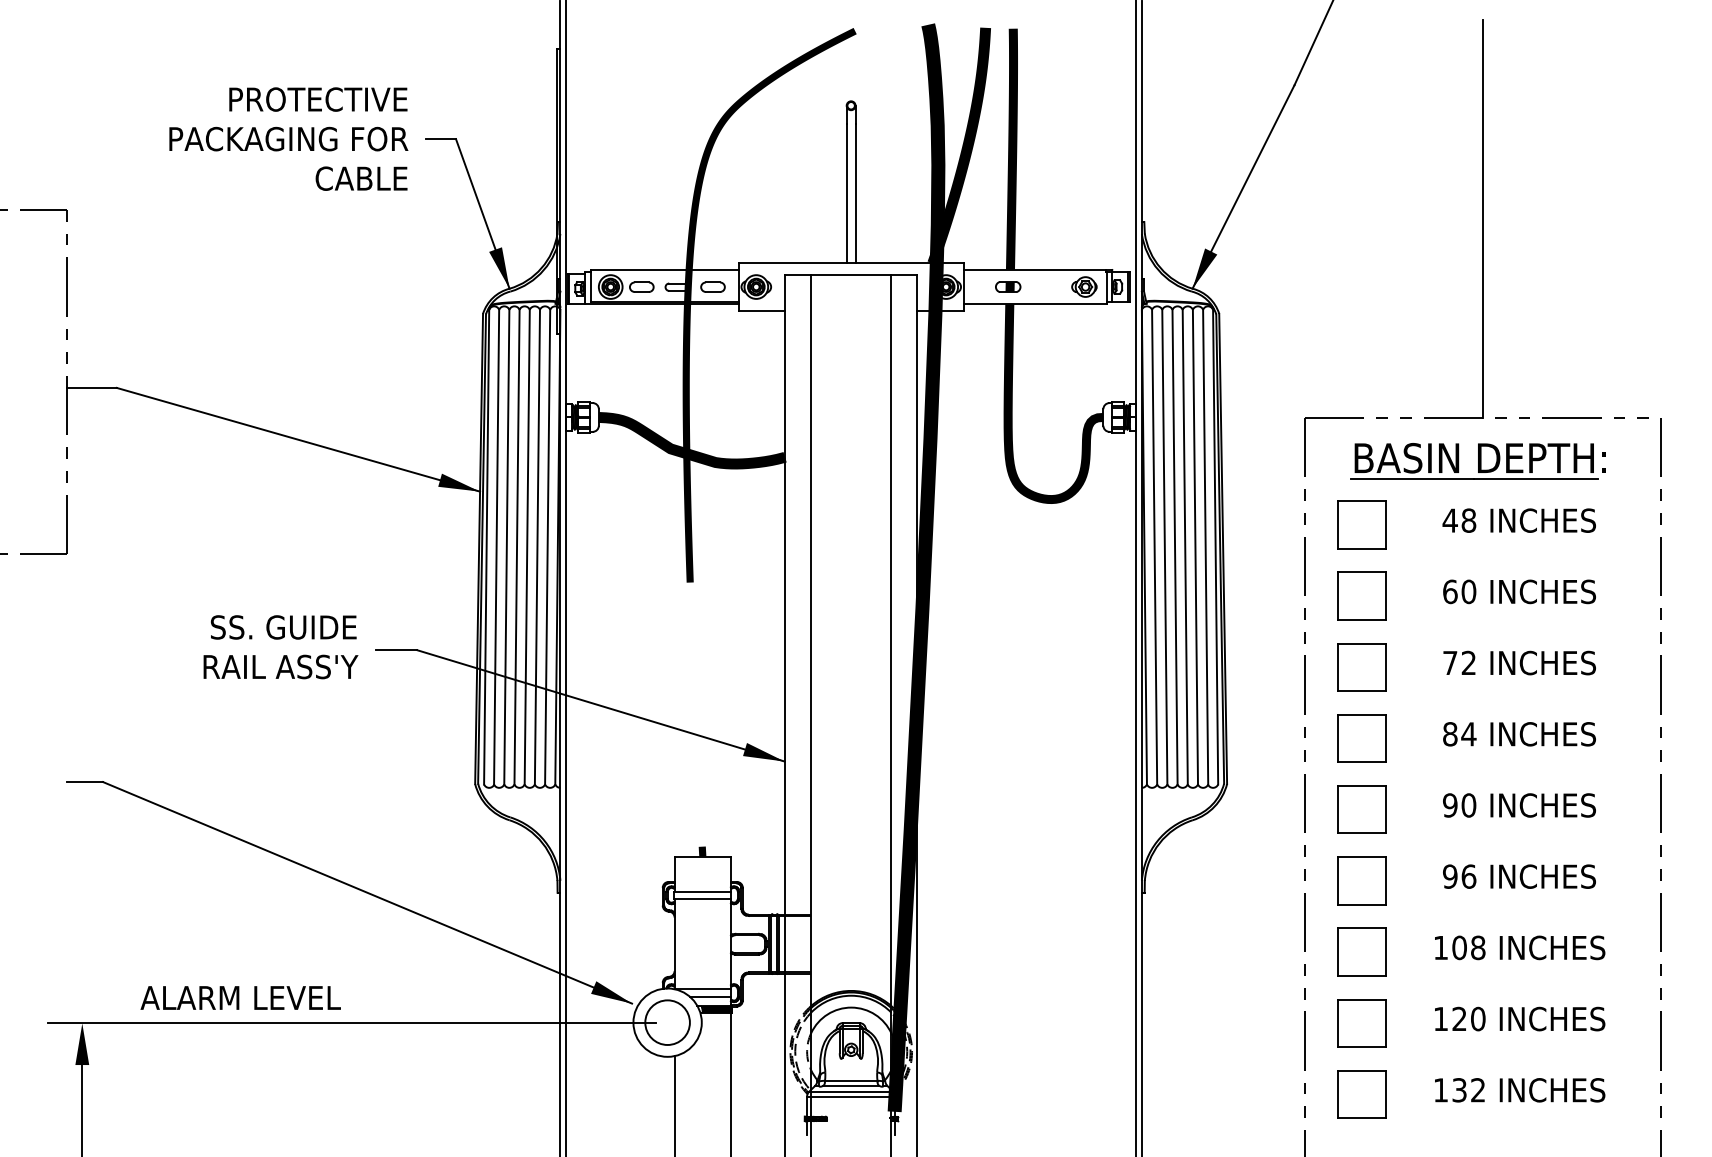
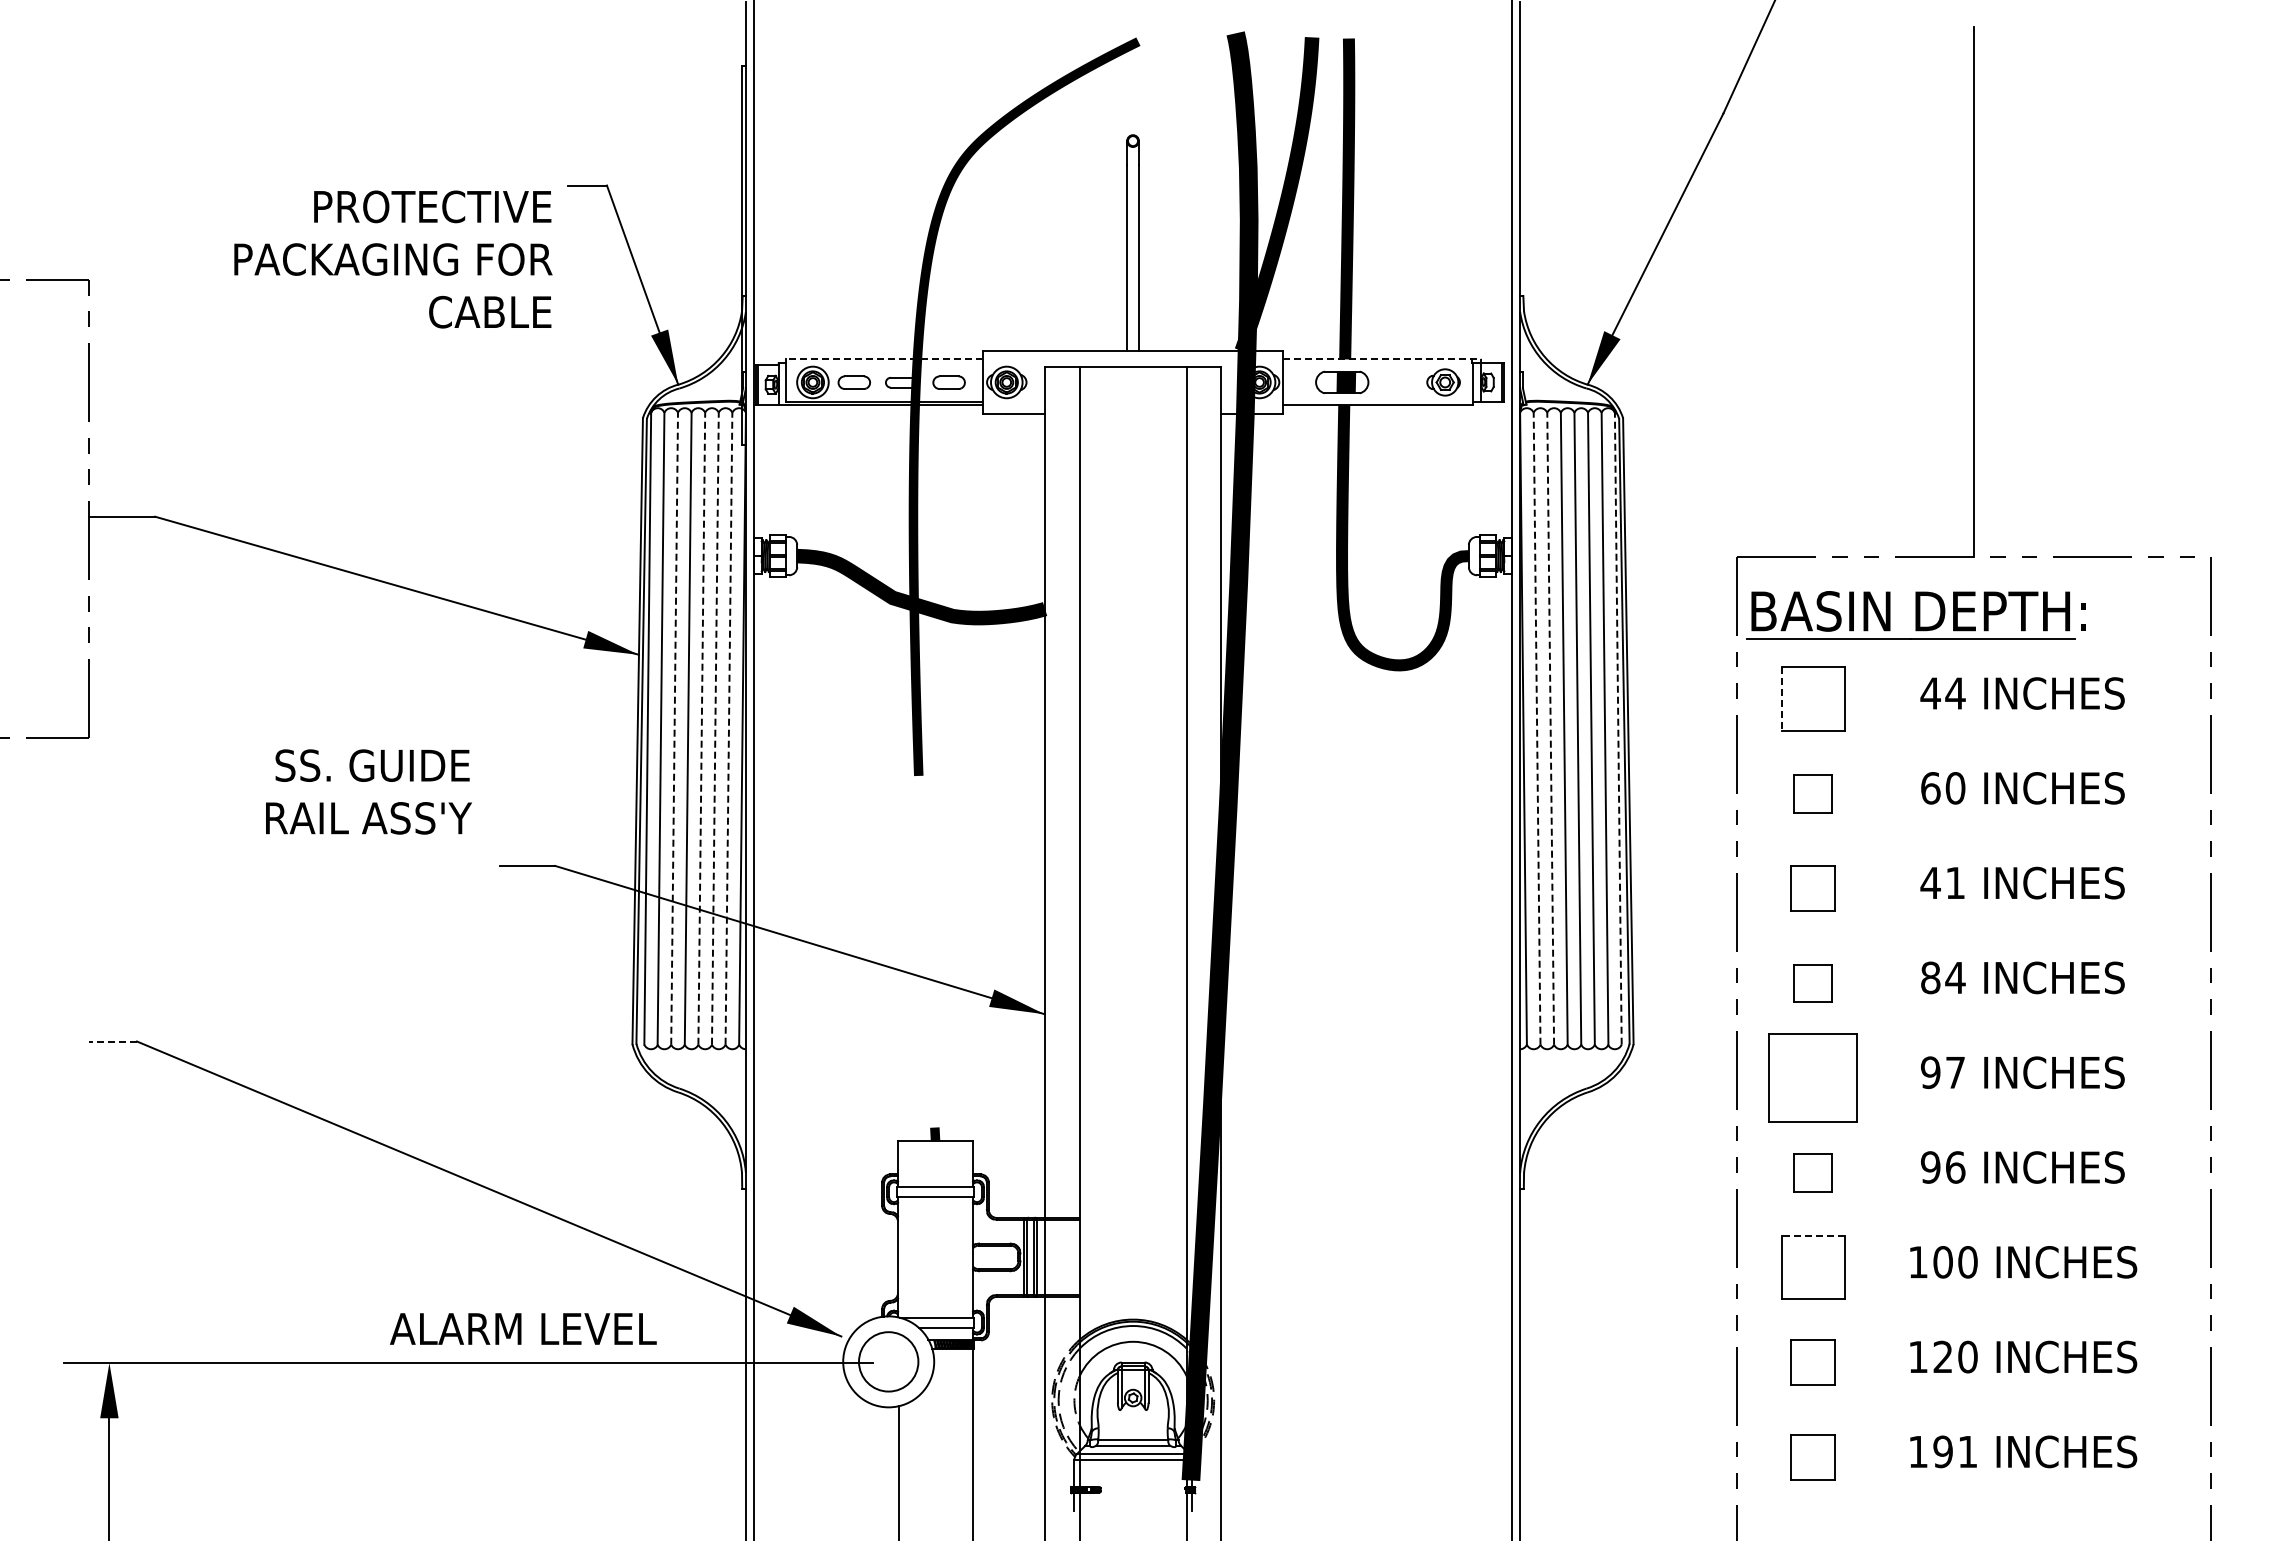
text: (288, 139) -> (393, 259), moved
line: (664, 269) -> (884, 359), solid -> dashed
line: (1037, 269) -> (1381, 359), solid -> dashed
part: (1007, 287) -> (1341, 382), size x1.6
part: (1477, 461) -> (1915, 615), moved
text: (1468, 520) -> (1955, 693), 48 -> 44
line: (1338, 525) -> (1781, 699), solid -> dashed
line: (506, 546) -> (674, 728), solid -> dashed
line: (527, 546) -> (701, 728), solid -> dashed
line: (537, 546) -> (715, 728), solid -> dashed
line: (547, 546) -> (728, 728), solid -> dashed
line: (1154, 546) -> (1537, 728), solid -> dashed
line: (1164, 546) -> (1550, 728), solid -> dashed
line: (1215, 546) -> (1618, 728), solid -> dashed
part: (1362, 595) -> (1813, 793), size x0.6
text: (280, 646) -> (368, 791), moved
text: (1459, 662) -> (1942, 882), 72 -> 41
part: (1362, 667) -> (1813, 888), size x0.7
part: (1362, 738) -> (1813, 983), size x0.6
line: (85, 782) -> (113, 1041), solid -> dashed
text: (1468, 805) -> (1955, 1072), 90 -> 97
part: (1362, 809) -> (1813, 1078), size x1.4
part: (1362, 880) -> (1813, 1172), size x0.6
line: (1362, 928) -> (1813, 1236), solid -> dashed
text: (1477, 948) -> (1967, 1262), 108 -> 100
text: (240, 997) -> (523, 1328), moved
part: (1362, 1023) -> (1813, 1362), size x0.7
text: (1468, 1089) -> (1954, 1451), 132 -> 191
part: (1362, 1094) -> (1813, 1457), size x0.7

